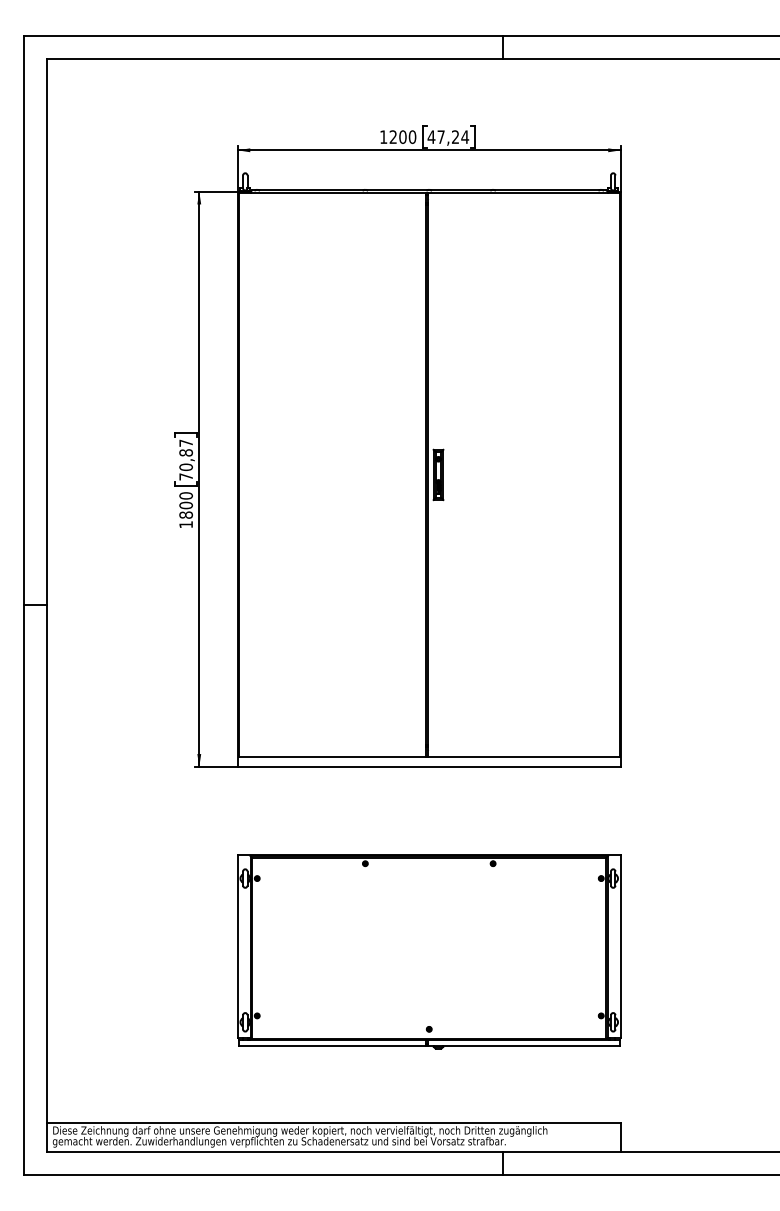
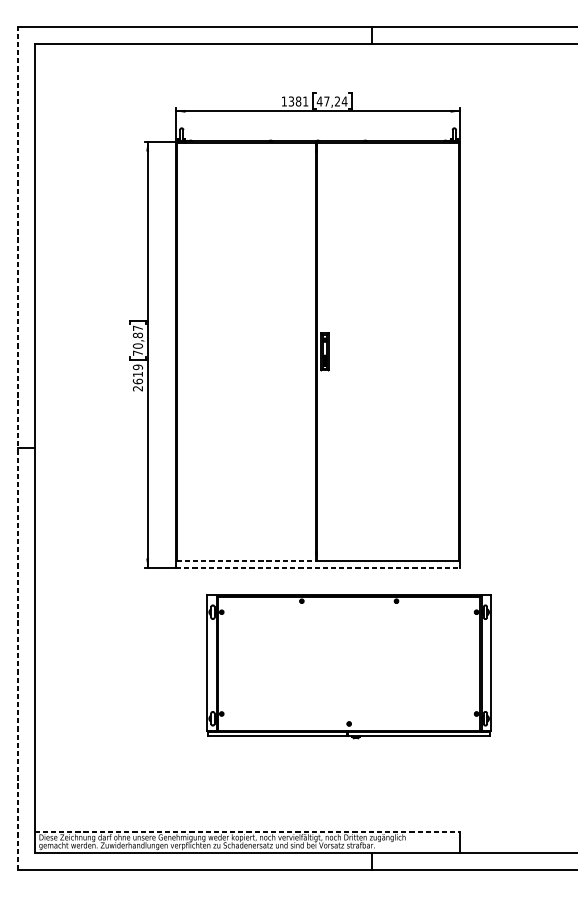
text: (402, 137) -> (298, 101), 1200 -> 1381
text: (185, 510) -> (137, 378), 1800 -> 2619
line: (23, 605) -> (17, 448), solid -> dashed
line: (332, 757) -> (246, 561), solid -> dashed
line: (429, 766) -> (318, 567), solid -> dashed
part: (429, 951) -> (349, 666), moved
line: (334, 1122) -> (247, 831), solid -> dashed

